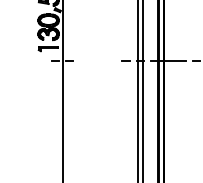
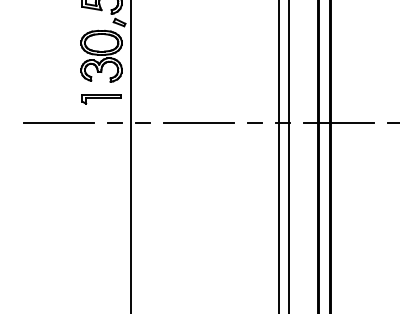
line: (26, 61) -> (57, 124), added
line: (97, 61) -> (198, 124), added

